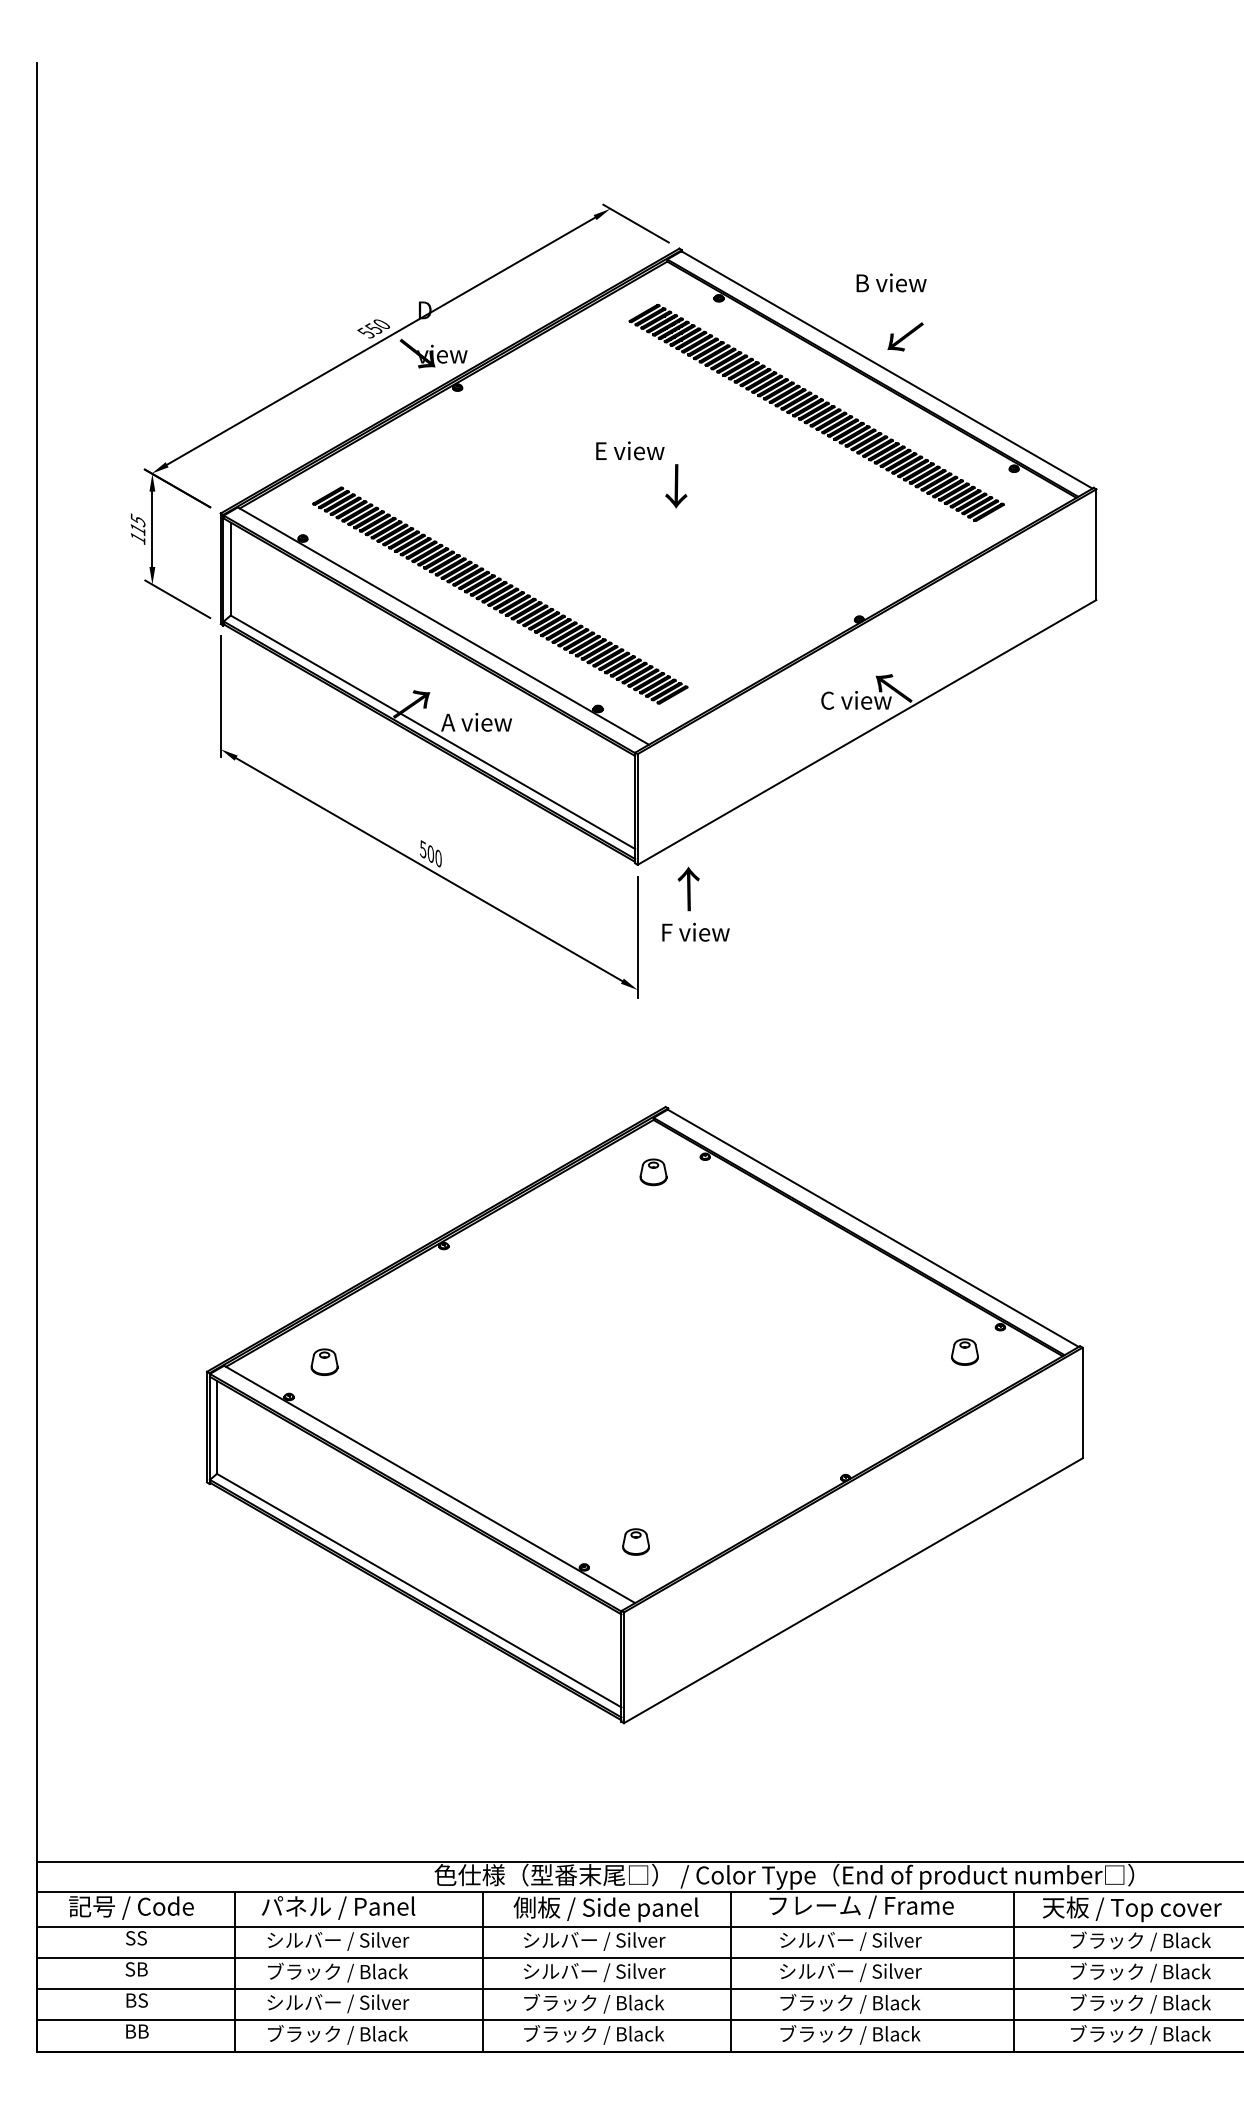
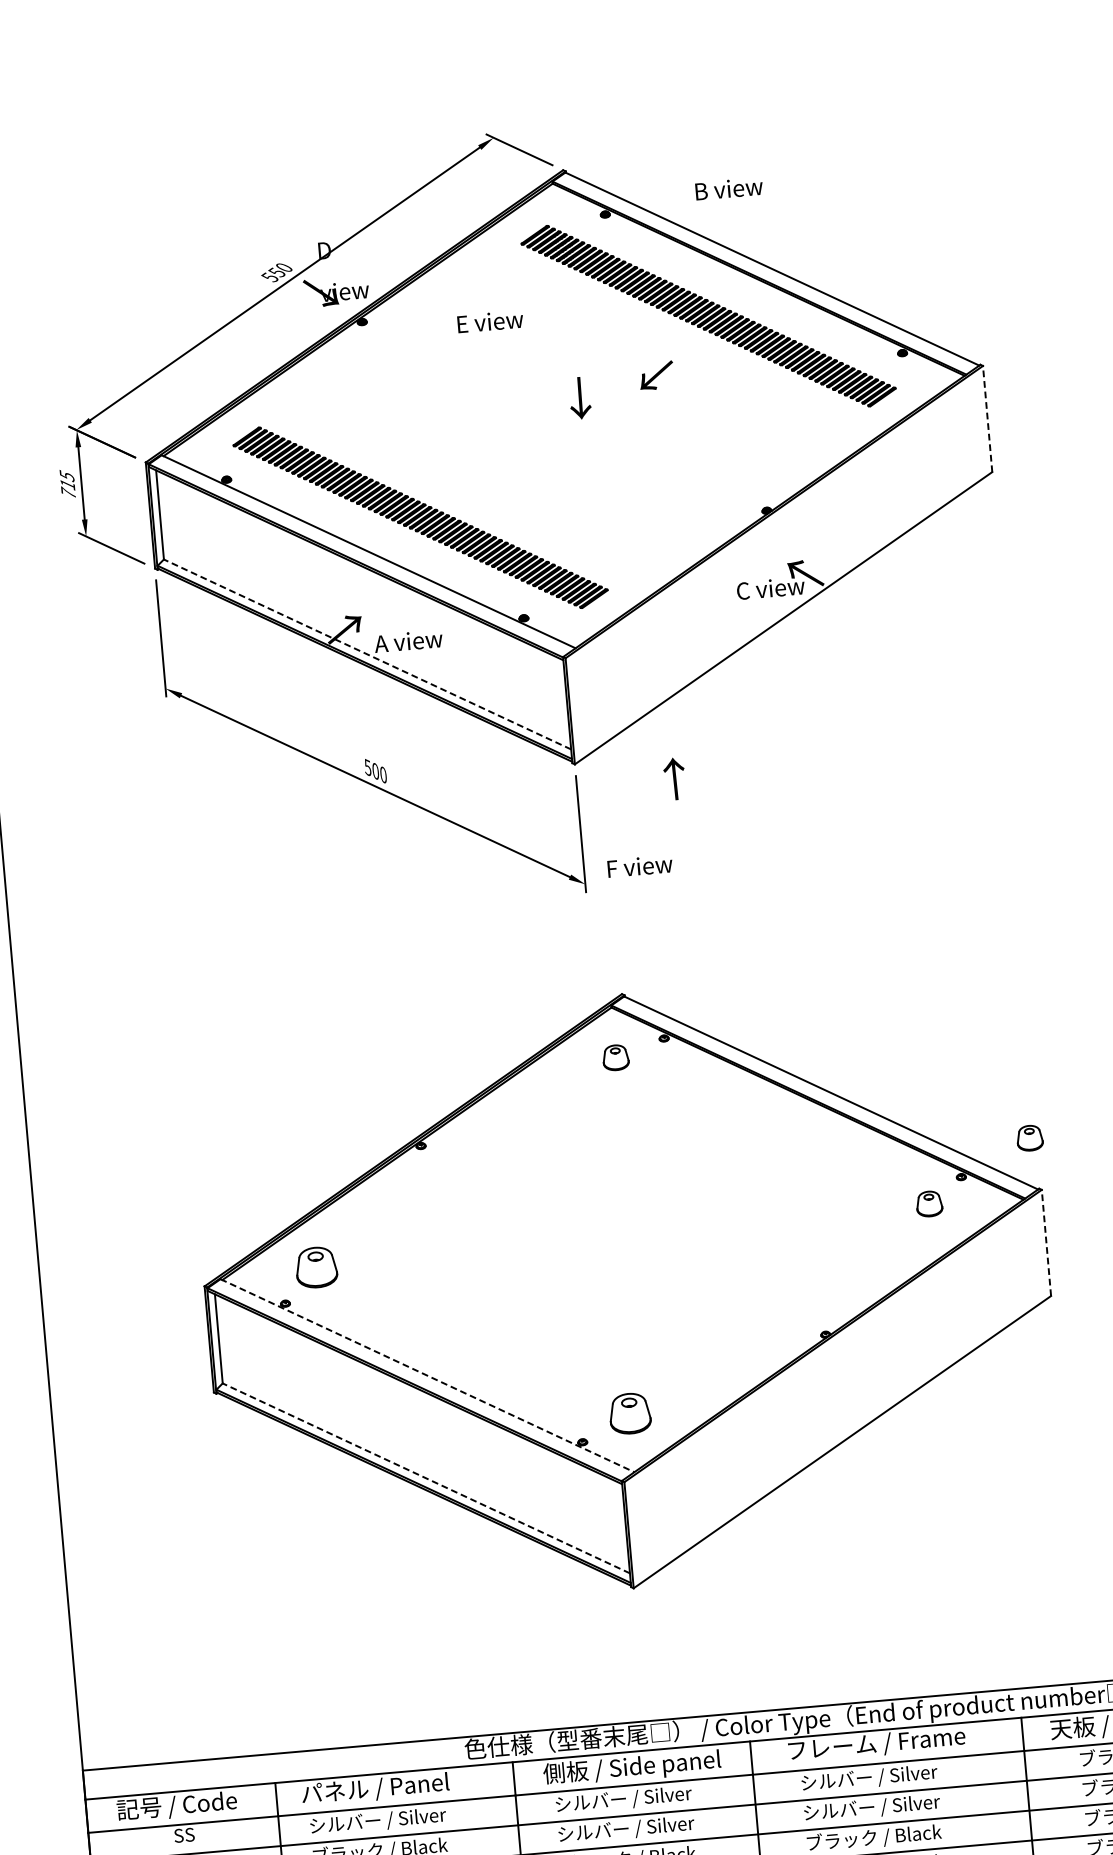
text: (891, 282) -> (729, 188), moved
text: (905, 336) -> (656, 375), moved
text: (630, 450) -> (490, 321), moved
text: (137, 537) -> (67, 492), 115 -> 715
line: (1096, 544) -> (987, 418), solid -> dashed
line: (432, 732) -> (367, 654), solid -> dashed
text: (688, 888) -> (674, 778), moved
text: (695, 931) -> (639, 865), moved
part: (1074, 1292) -> (1029, 1137), added
part: (324, 1361) -> (316, 1266), size x1.6
line: (1082, 1402) -> (1046, 1242), solid -> dashed
line: (430, 1484) -> (428, 1375), solid -> dashed
part: (635, 1541) -> (629, 1413), size x1.6
line: (419, 1590) -> (426, 1478), solid -> dashed

